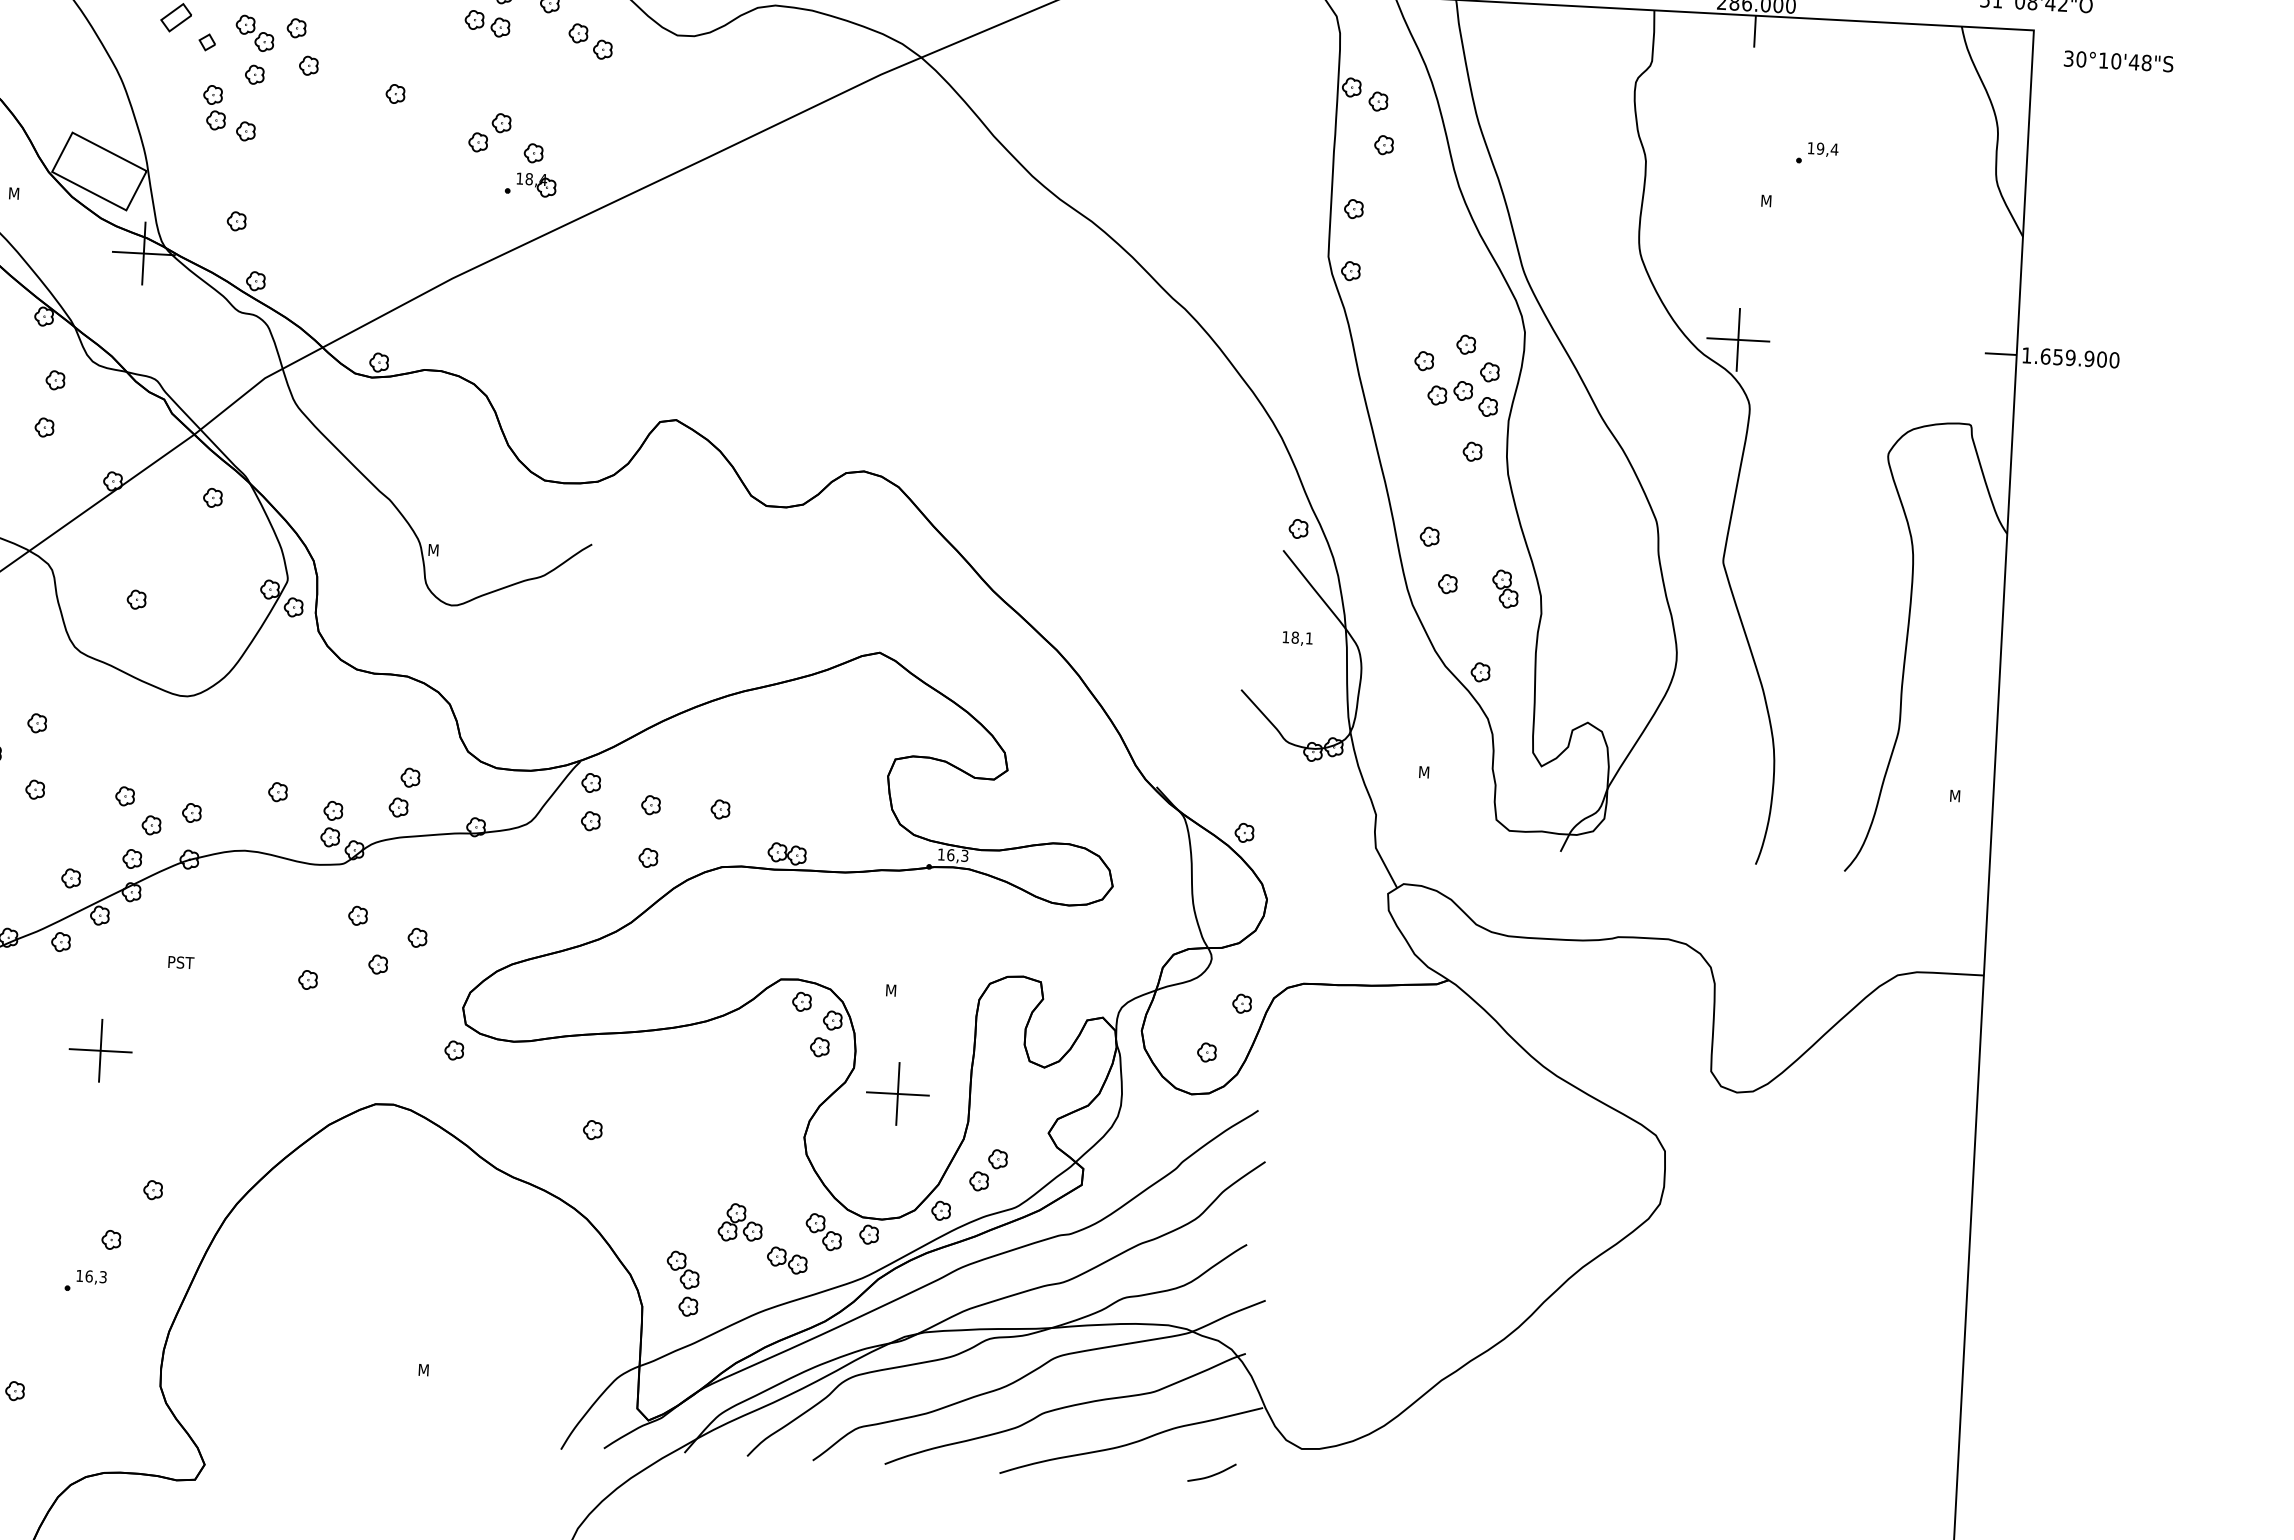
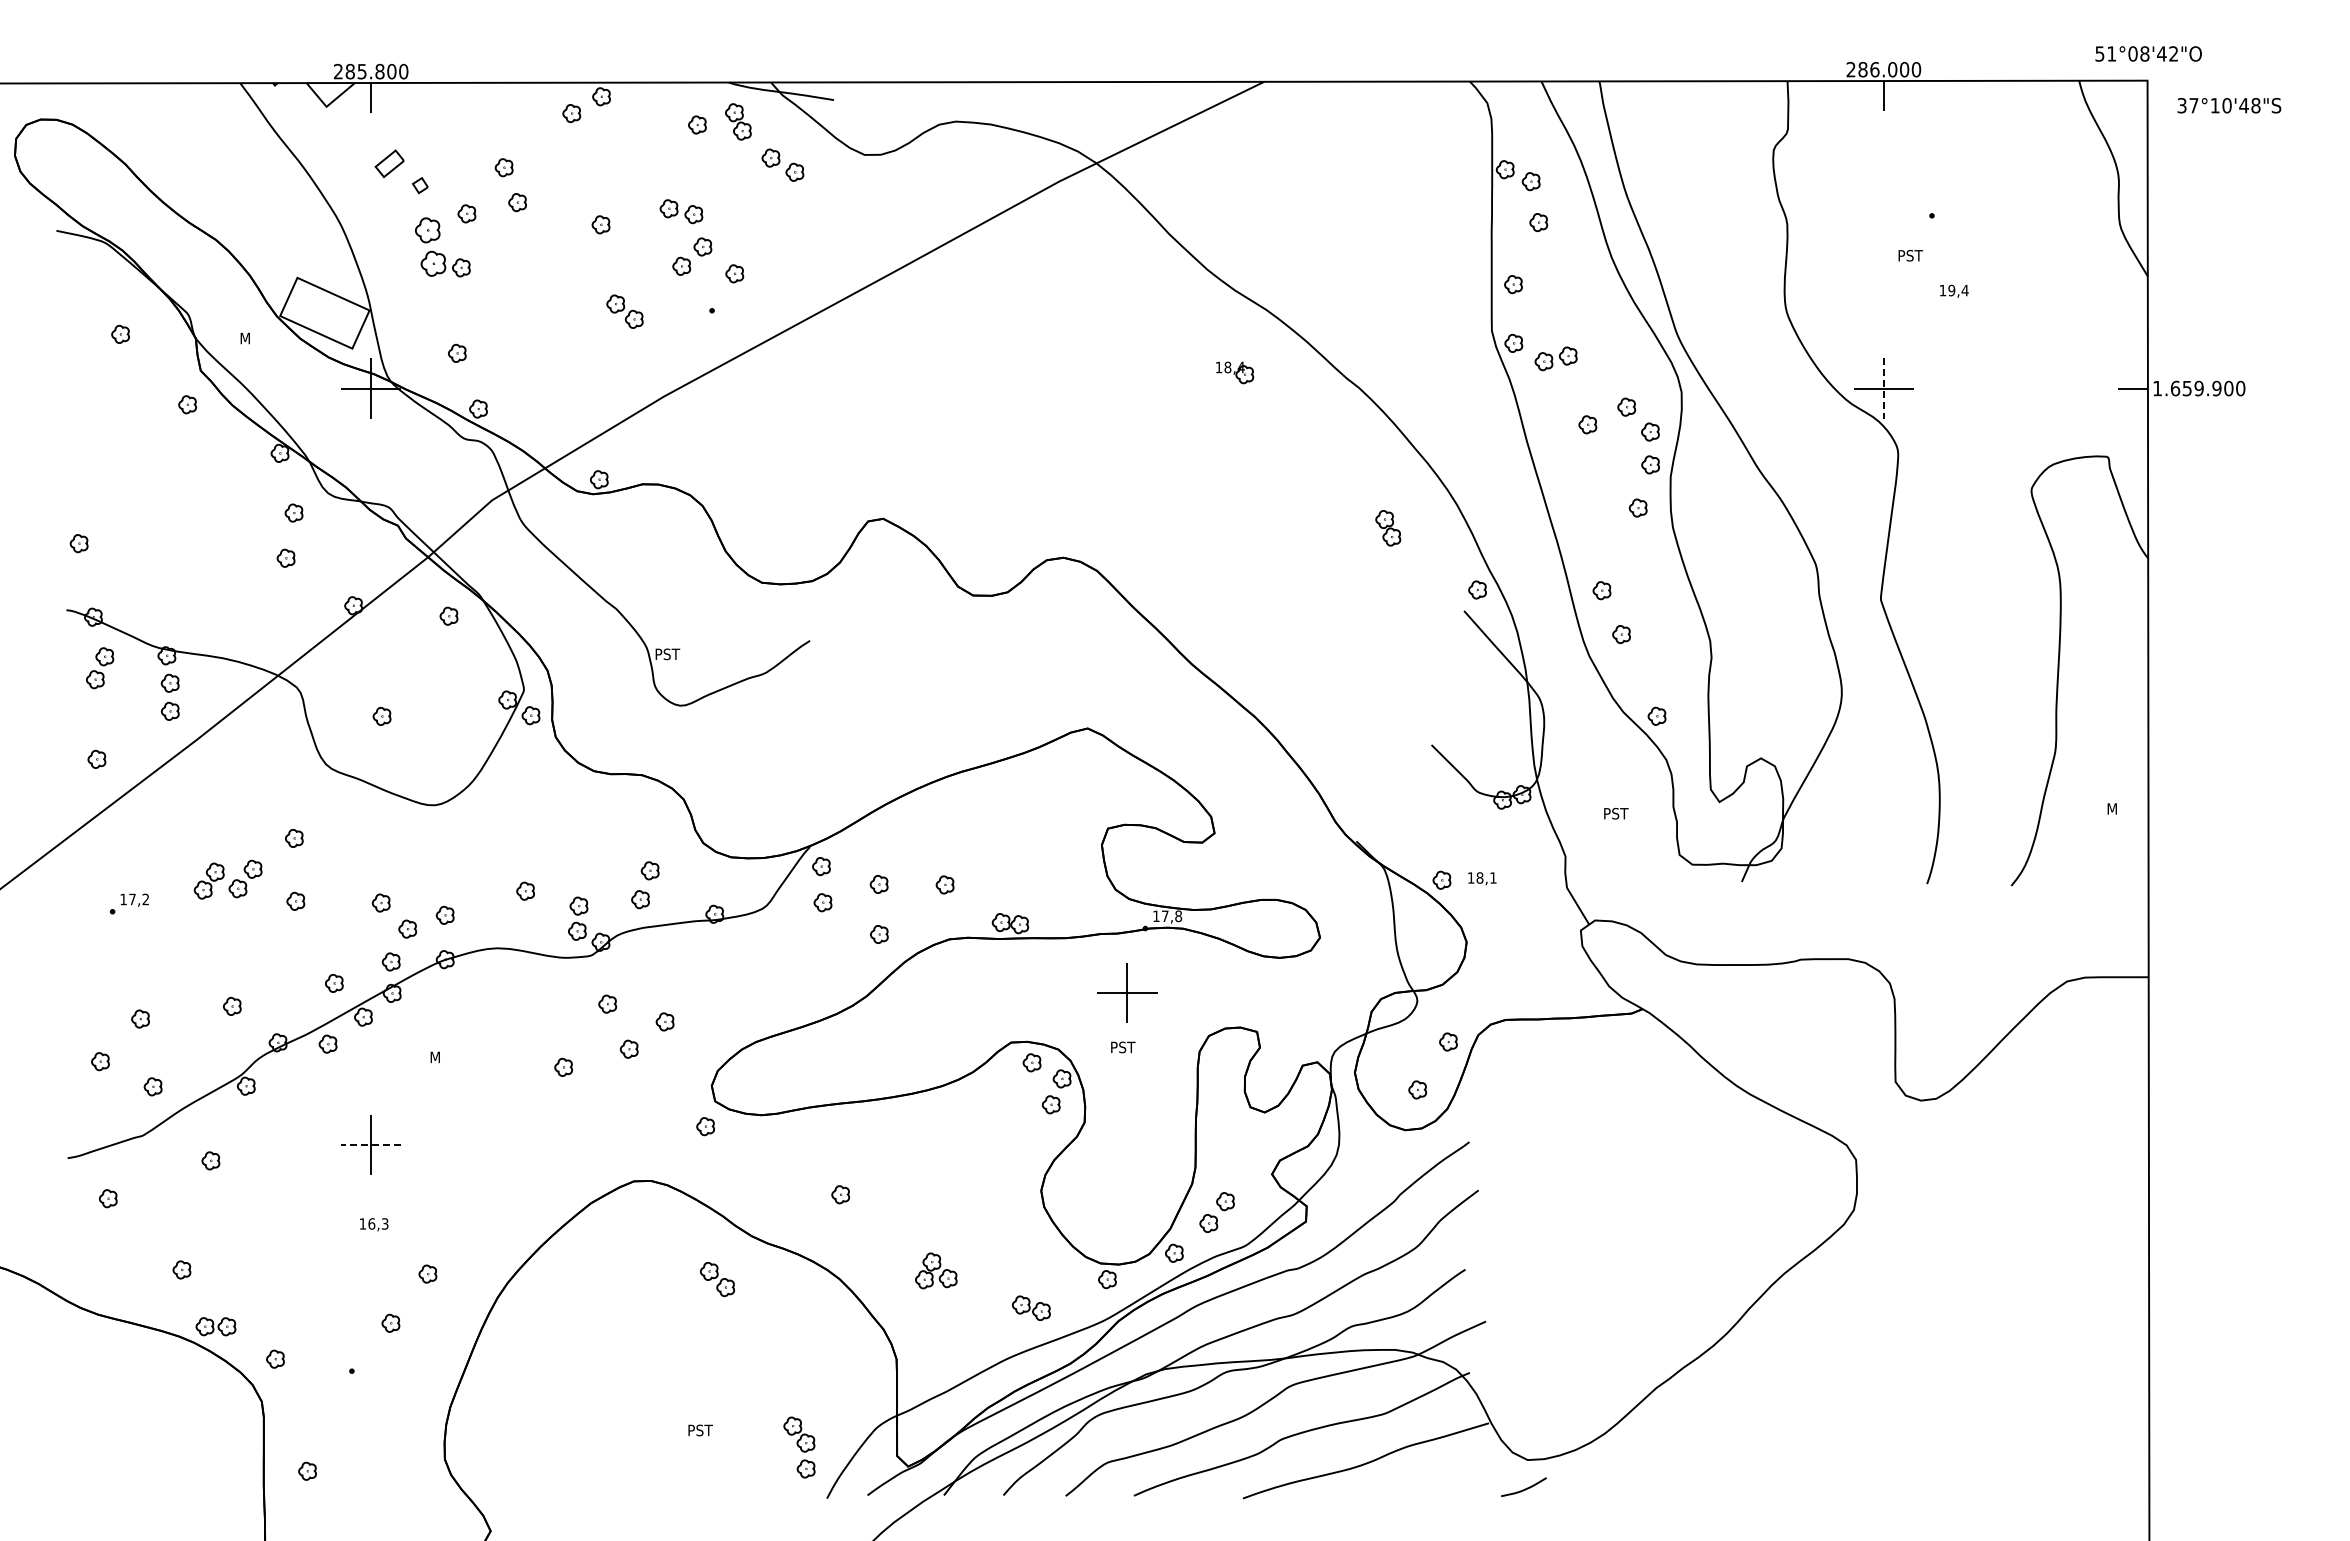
part: (487, 23) -> (681, 211), moved
part: (254, 33) -> (624, 311), moved
text: (2080, 59) -> (2193, 105), 30°10'48"S -> 37°10'48"S
part: (214, 107) -> (430, 246), size x1.4
text: (1823, 148) -> (1954, 290), moved
part: (537, 184) -> (1235, 372), moved
text: (1775, 201) -> (1911, 255), M -> PST
line: (1737, 340) -> (1883, 389), solid -> dashed
part: (1449, 392) -> (1555, 358), moved
text: (442, 550) -> (668, 654), M -> PST
part: (1505, 589) -> (1388, 528), moved
text: (1297, 638) -> (1482, 878), moved
text: (1432, 772) -> (1616, 813), M -> PST
text: (957, 855) -> (1171, 916), 16,3 -> 17,8
text: (181, 962) -> (443, 1057), PST -> M
text: (899, 991) -> (1123, 1047), M -> PST
line: (100, 1050) -> (370, 1144), solid -> dashed
part: (897, 1093) -> (1127, 992), moved
part: (740, 1222) -> (936, 1270), moved
part: (823, 1232) -> (717, 1279), moved
text: (91, 1277) -> (374, 1224), moved
part: (682, 1283) -> (799, 1447), moved
text: (431, 1370) -> (700, 1430), M -> PST
curve: (1212, 1474) -> (1524, 1488), moved

